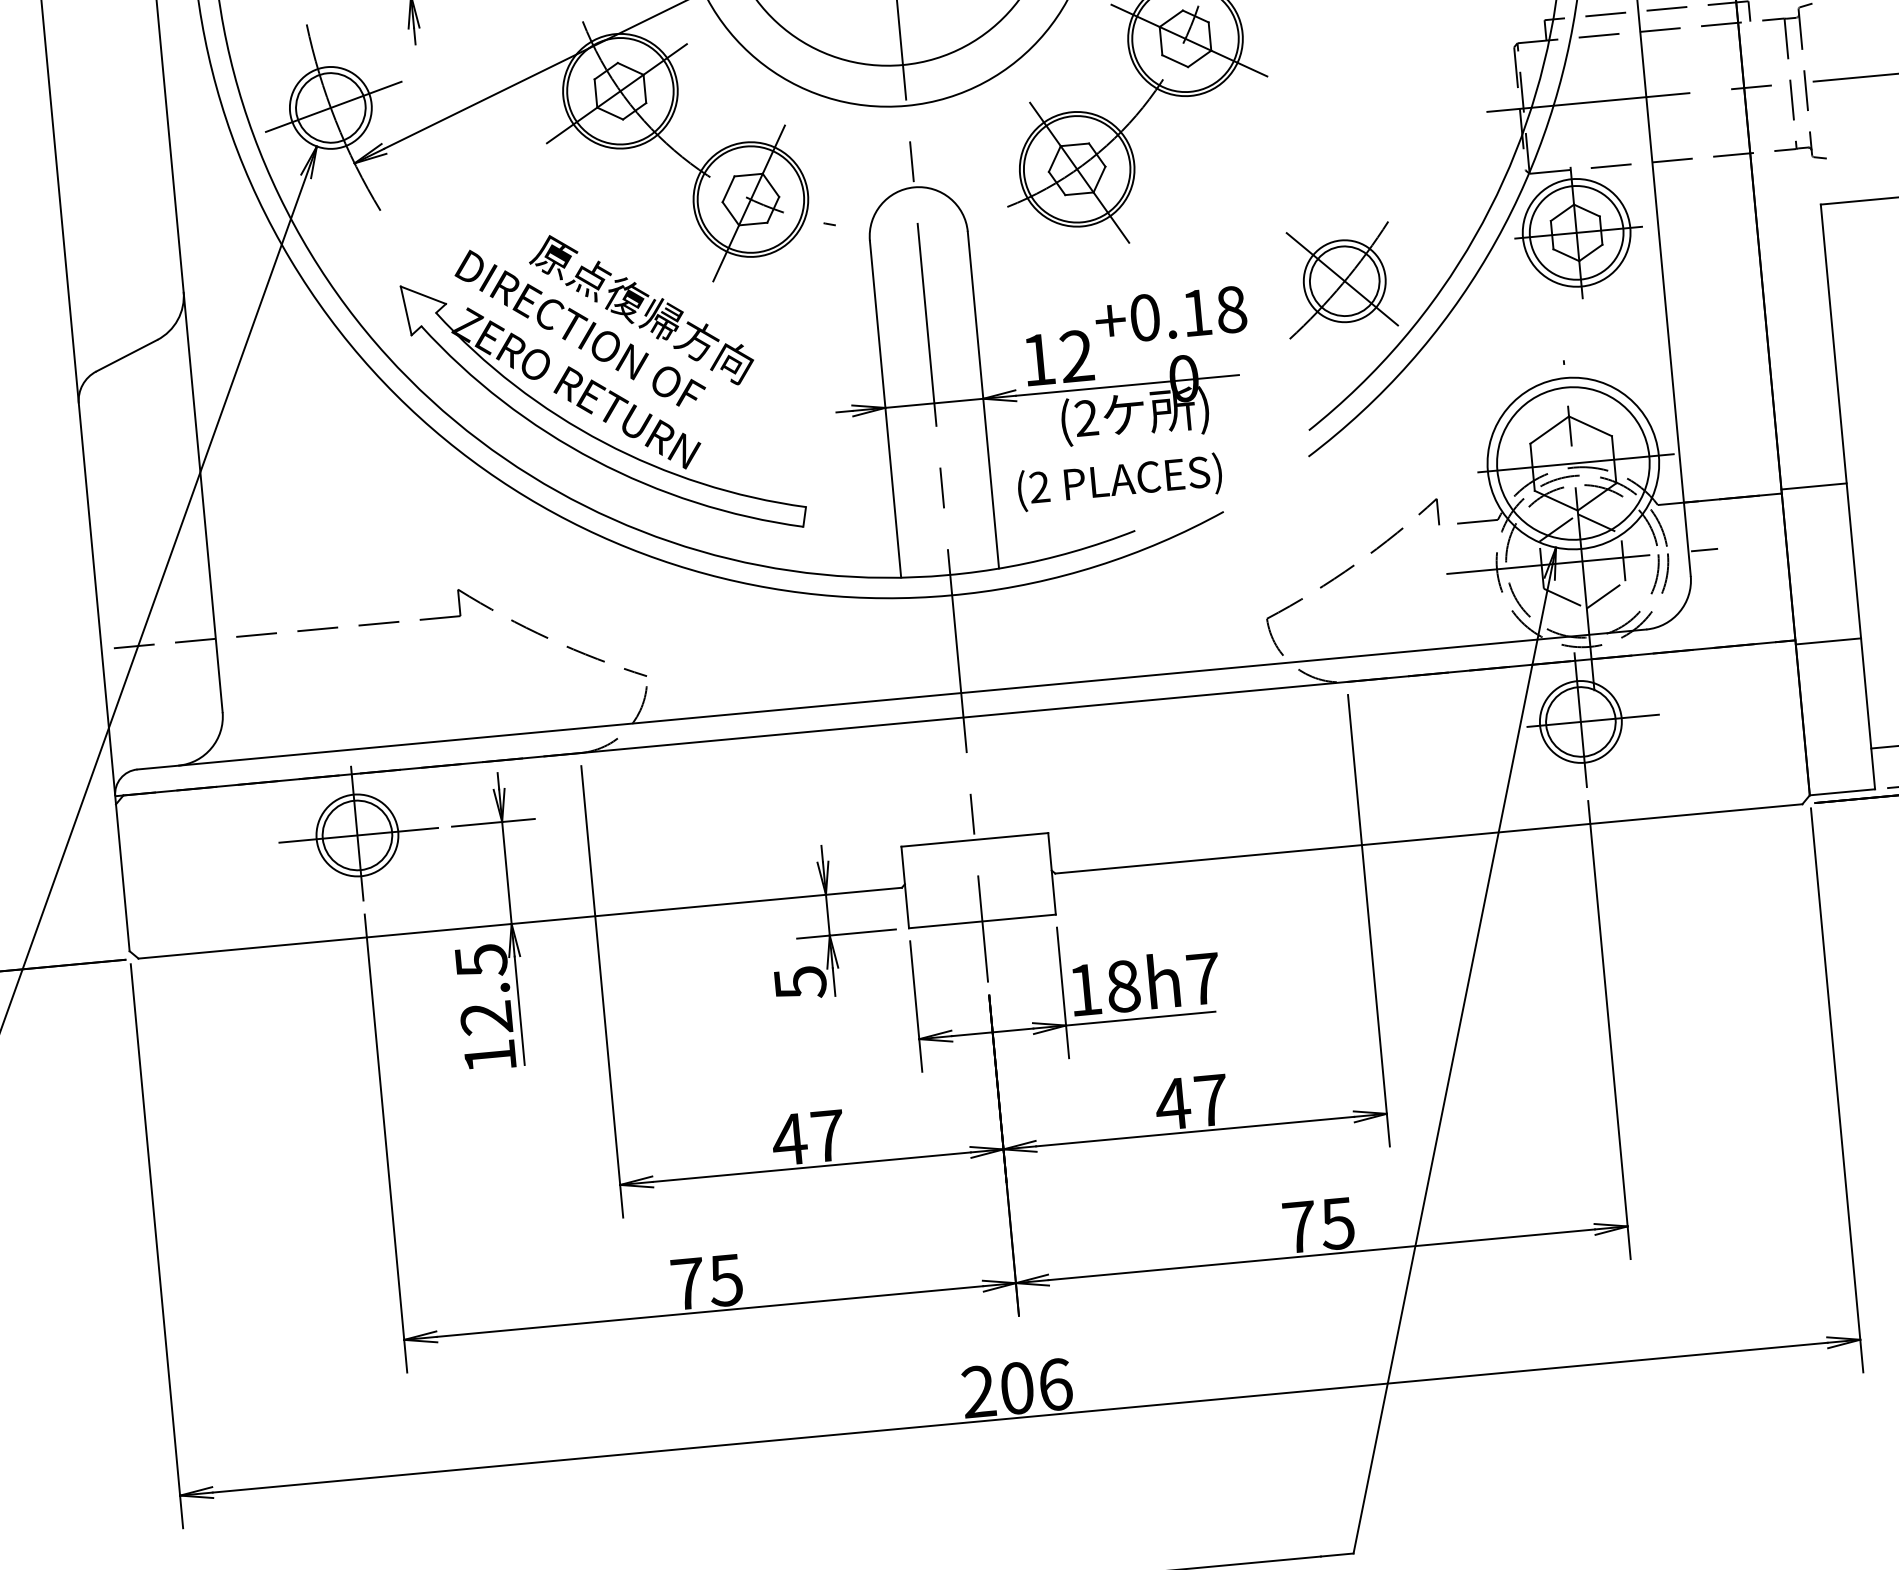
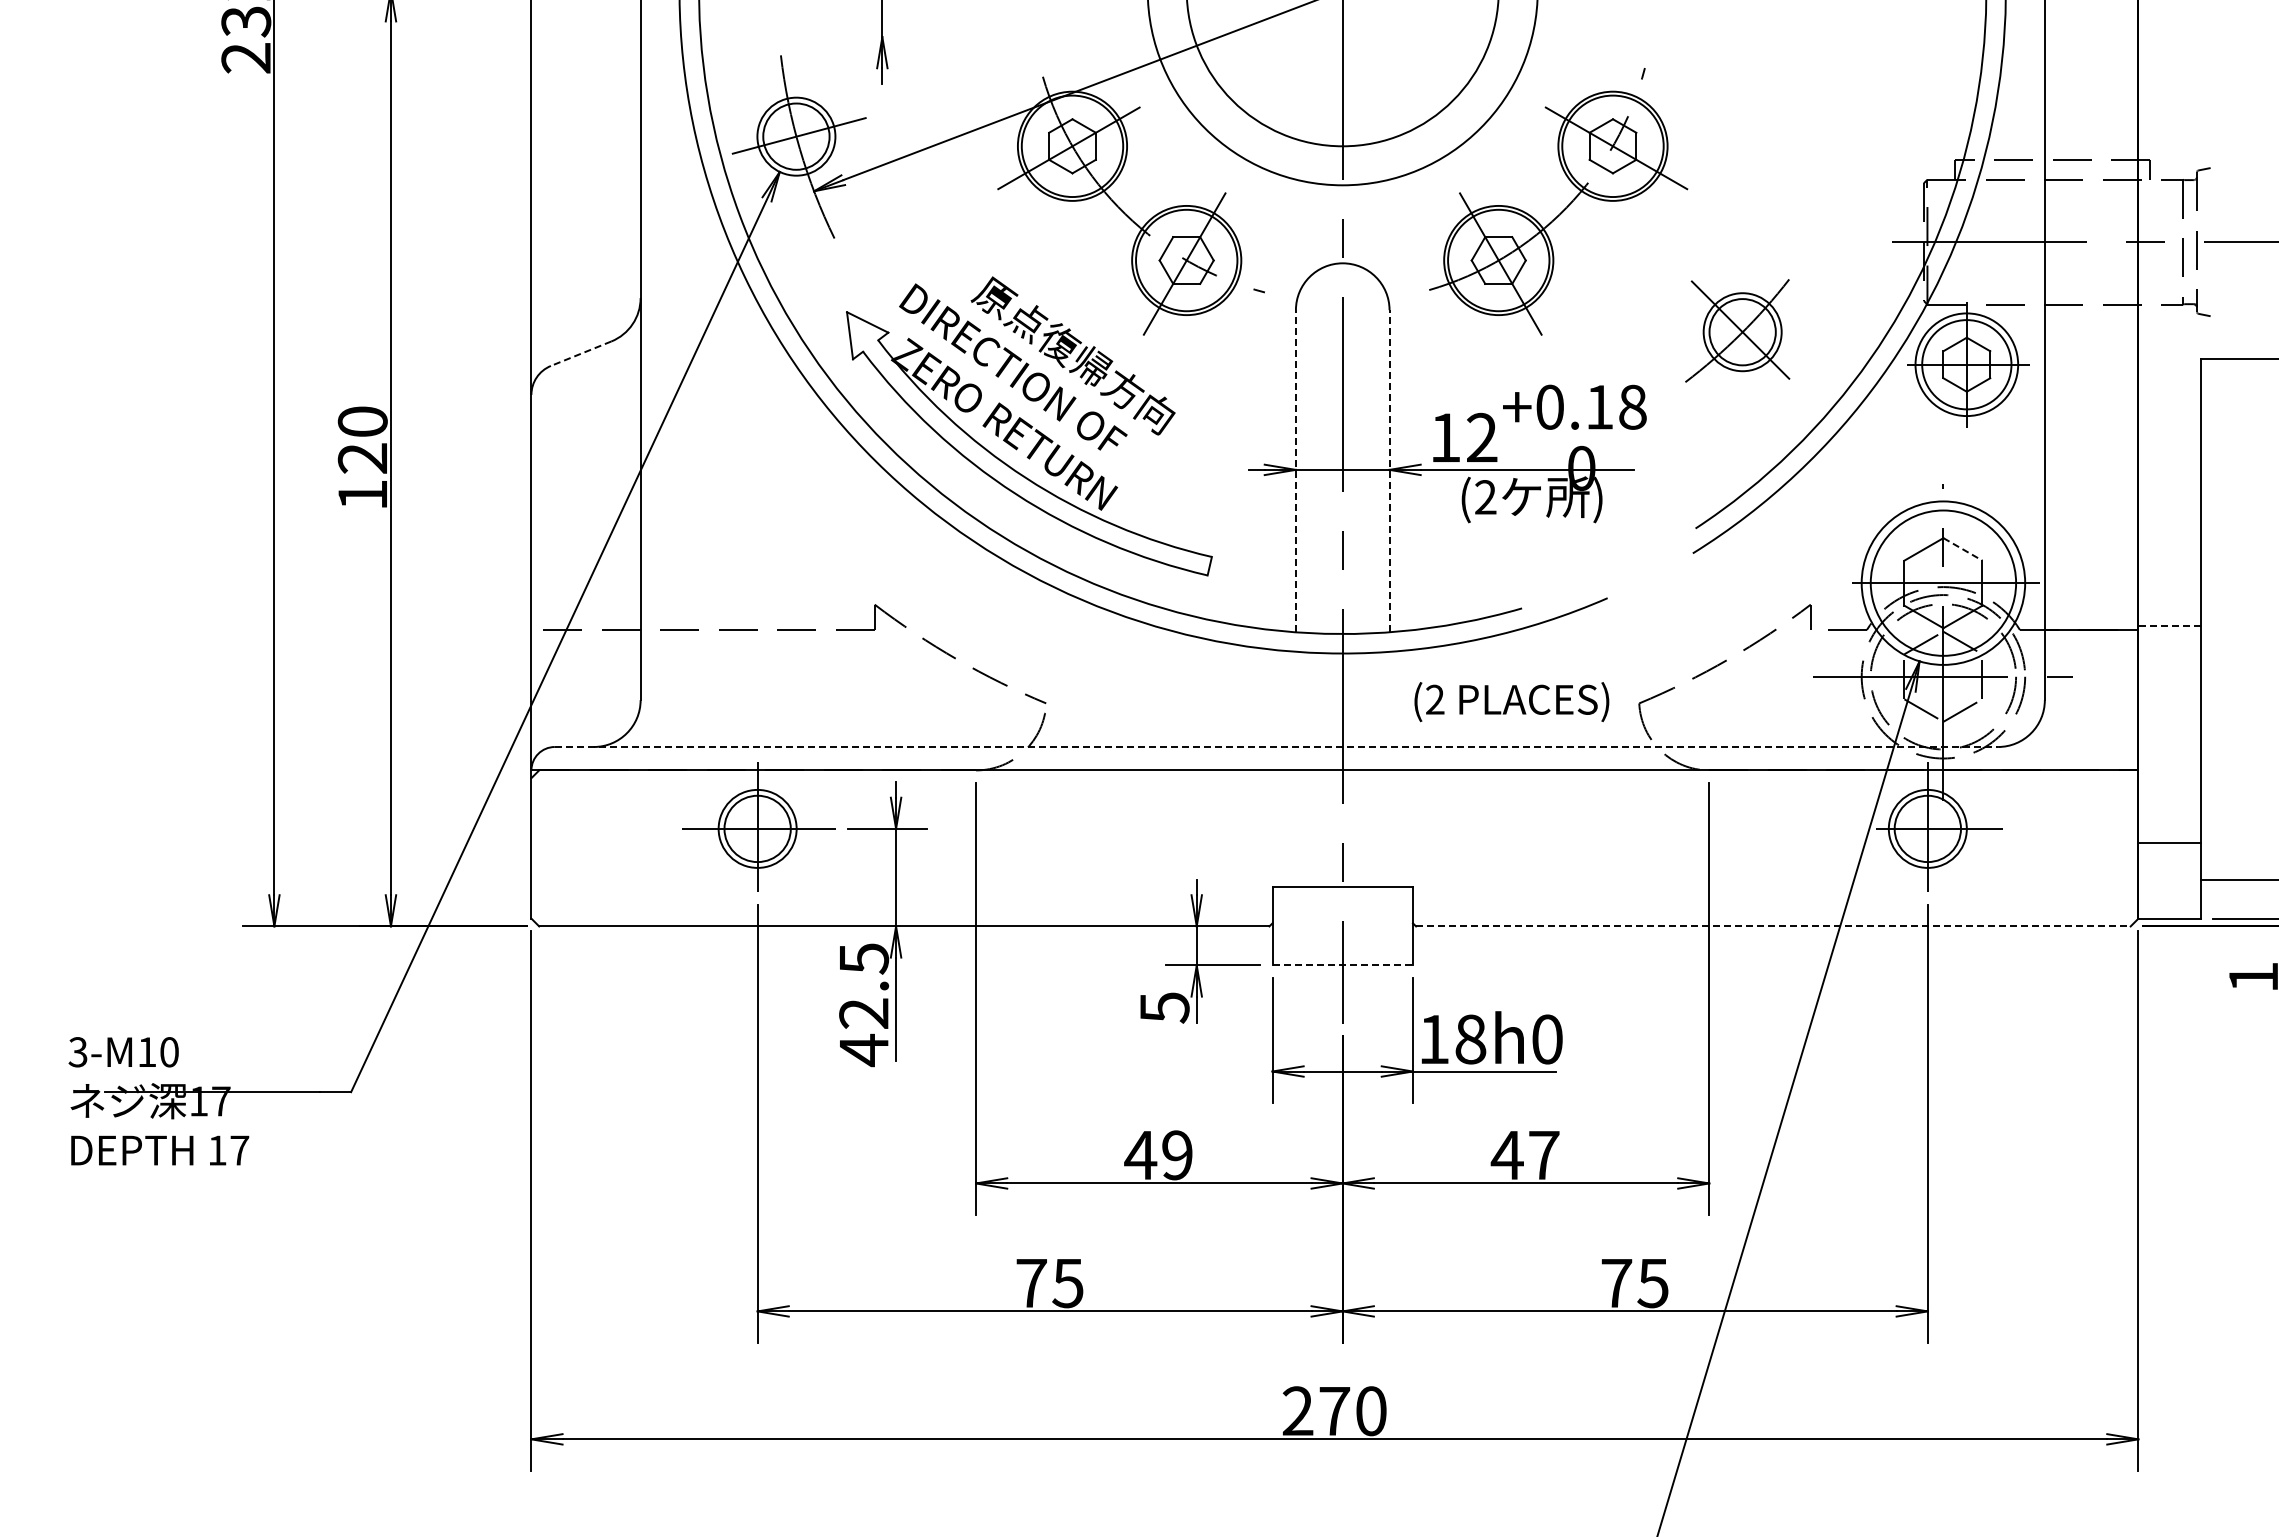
part: (1339, 279) -> (1737, 330), moved
line: (127, 355) -> (581, 353), solid -> dashed
line: (983, 399) -> (1389, 470), solid -> dashed
line: (885, 408) -> (1295, 470), solid -> dashed
line: (1590, 426) -> (1962, 549), solid -> dashed
text: (1119, 482) -> (1511, 702), moved
line: (1813, 486) -> (2169, 626), solid -> dashed
line: (1828, 641) -> (2169, 843), moved
line: (892, 700) -> (1276, 747), solid -> dashed
line: (1429, 838) -> (1773, 926), solid -> dashed
line: (983, 921) -> (1343, 965), solid -> dashed
text: (1203, 979) -> (1547, 1039), 18h7 -> 18h0
text: (490, 1056) -> (864, 1050), 12.5 -> 42.5
text: (828, 1136) -> (1177, 1155), 47 -> 49
text: (1035, 1386) -> (1352, 1411), 206 -> 270

